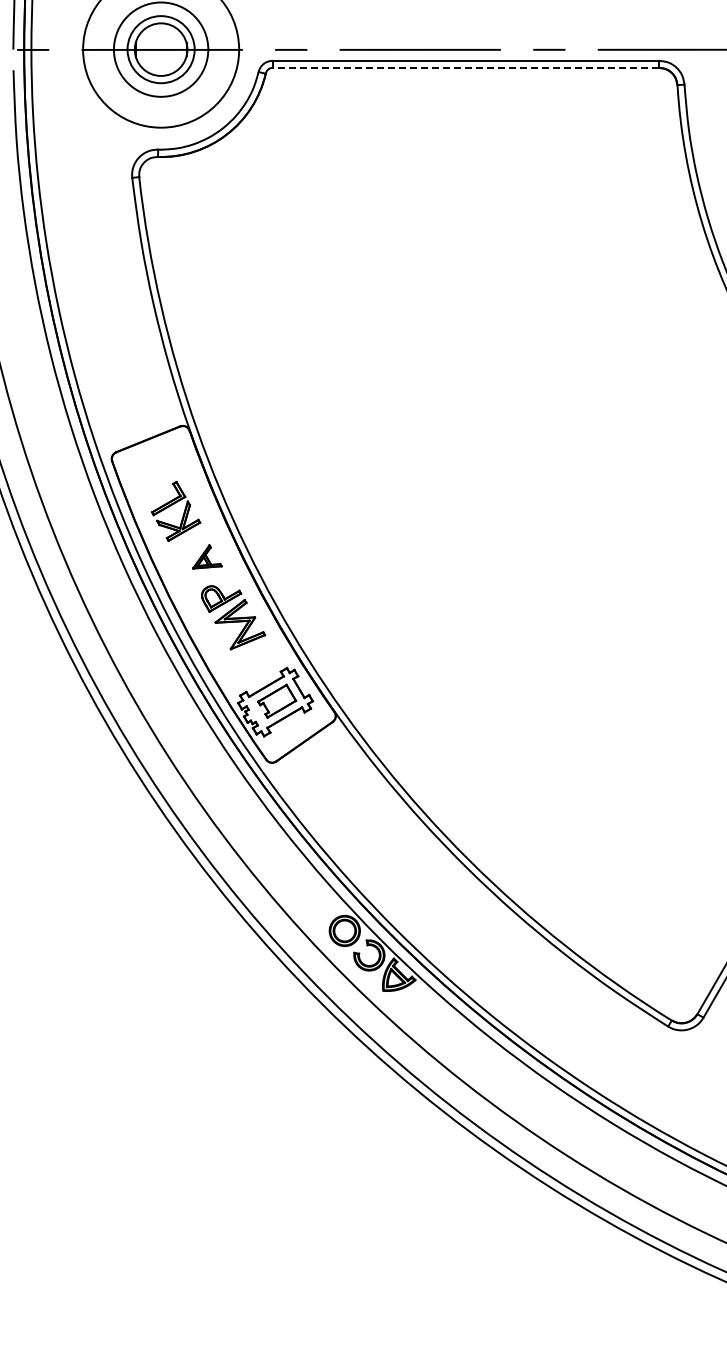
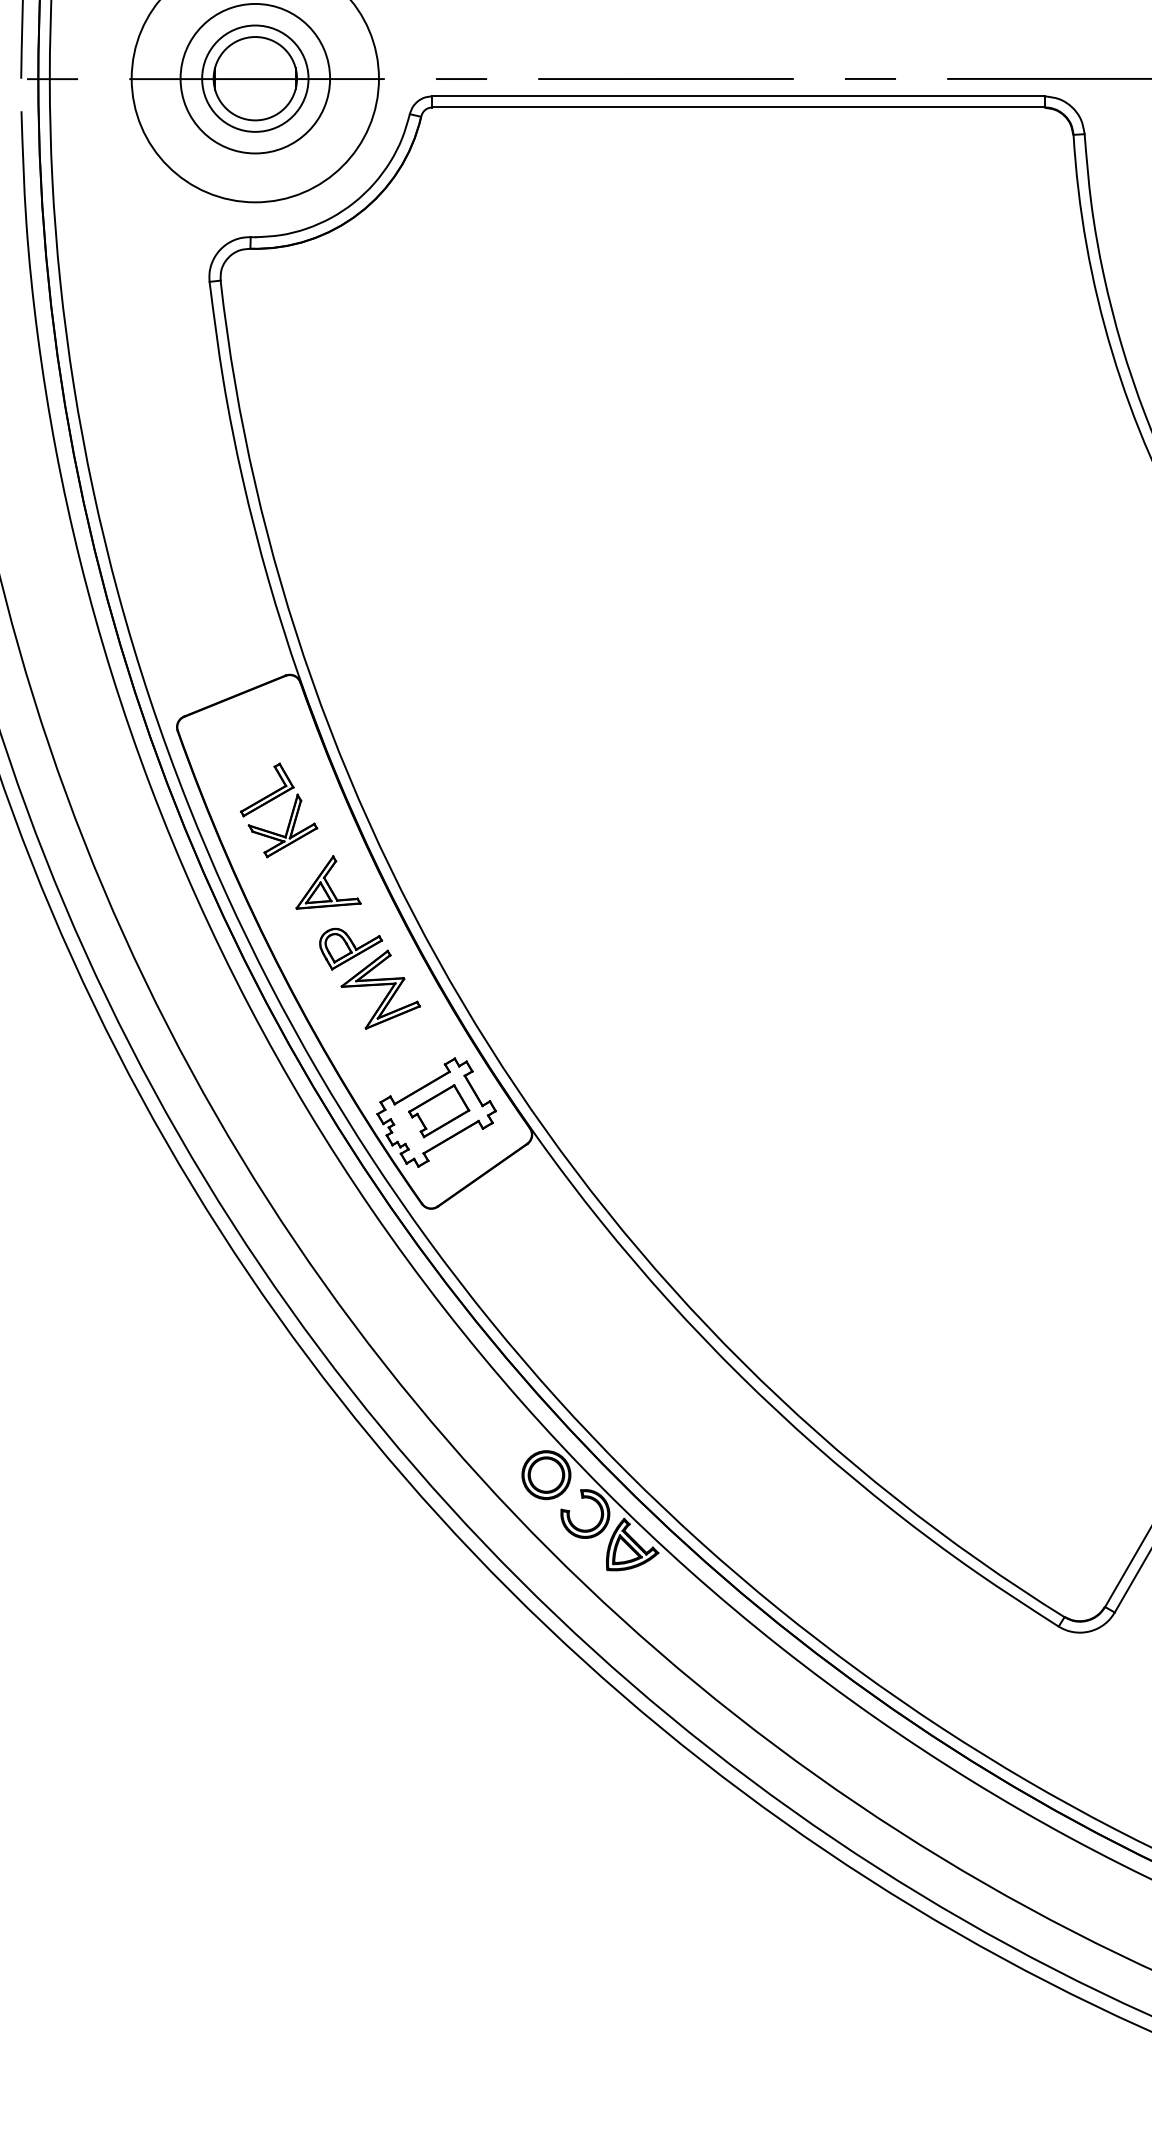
line: (465, 67) -> (737, 106), dashed -> solid
part: (207, 556) -> (328, 881), size x1.43

